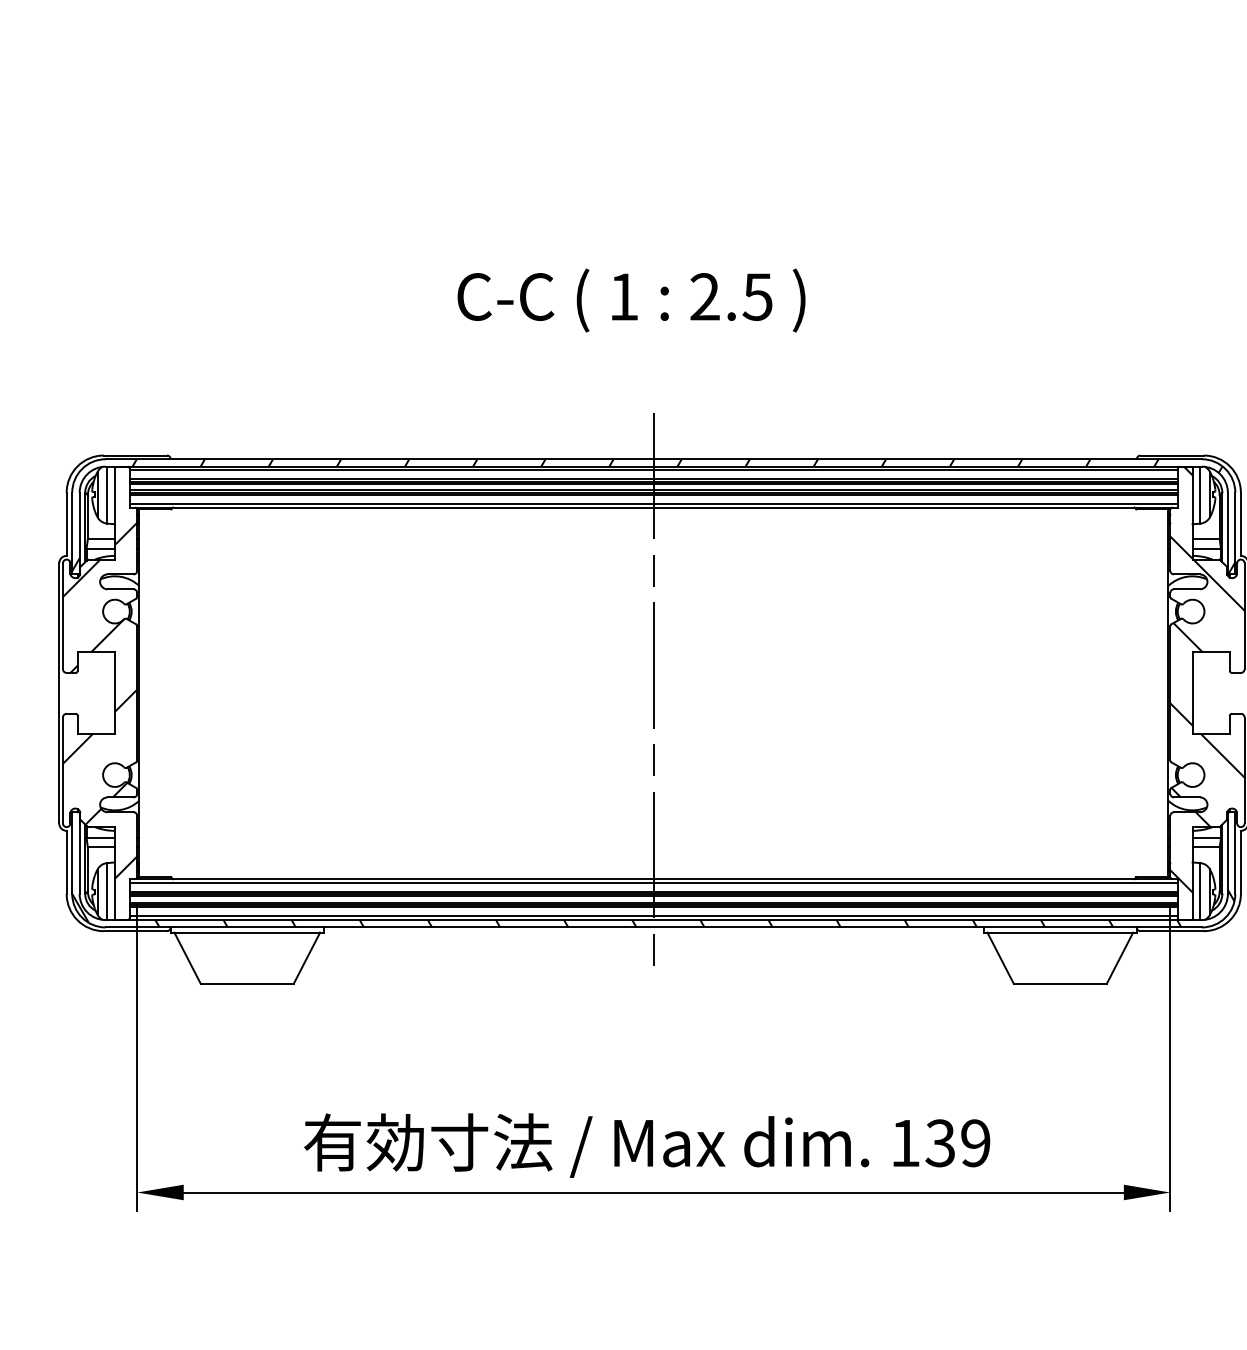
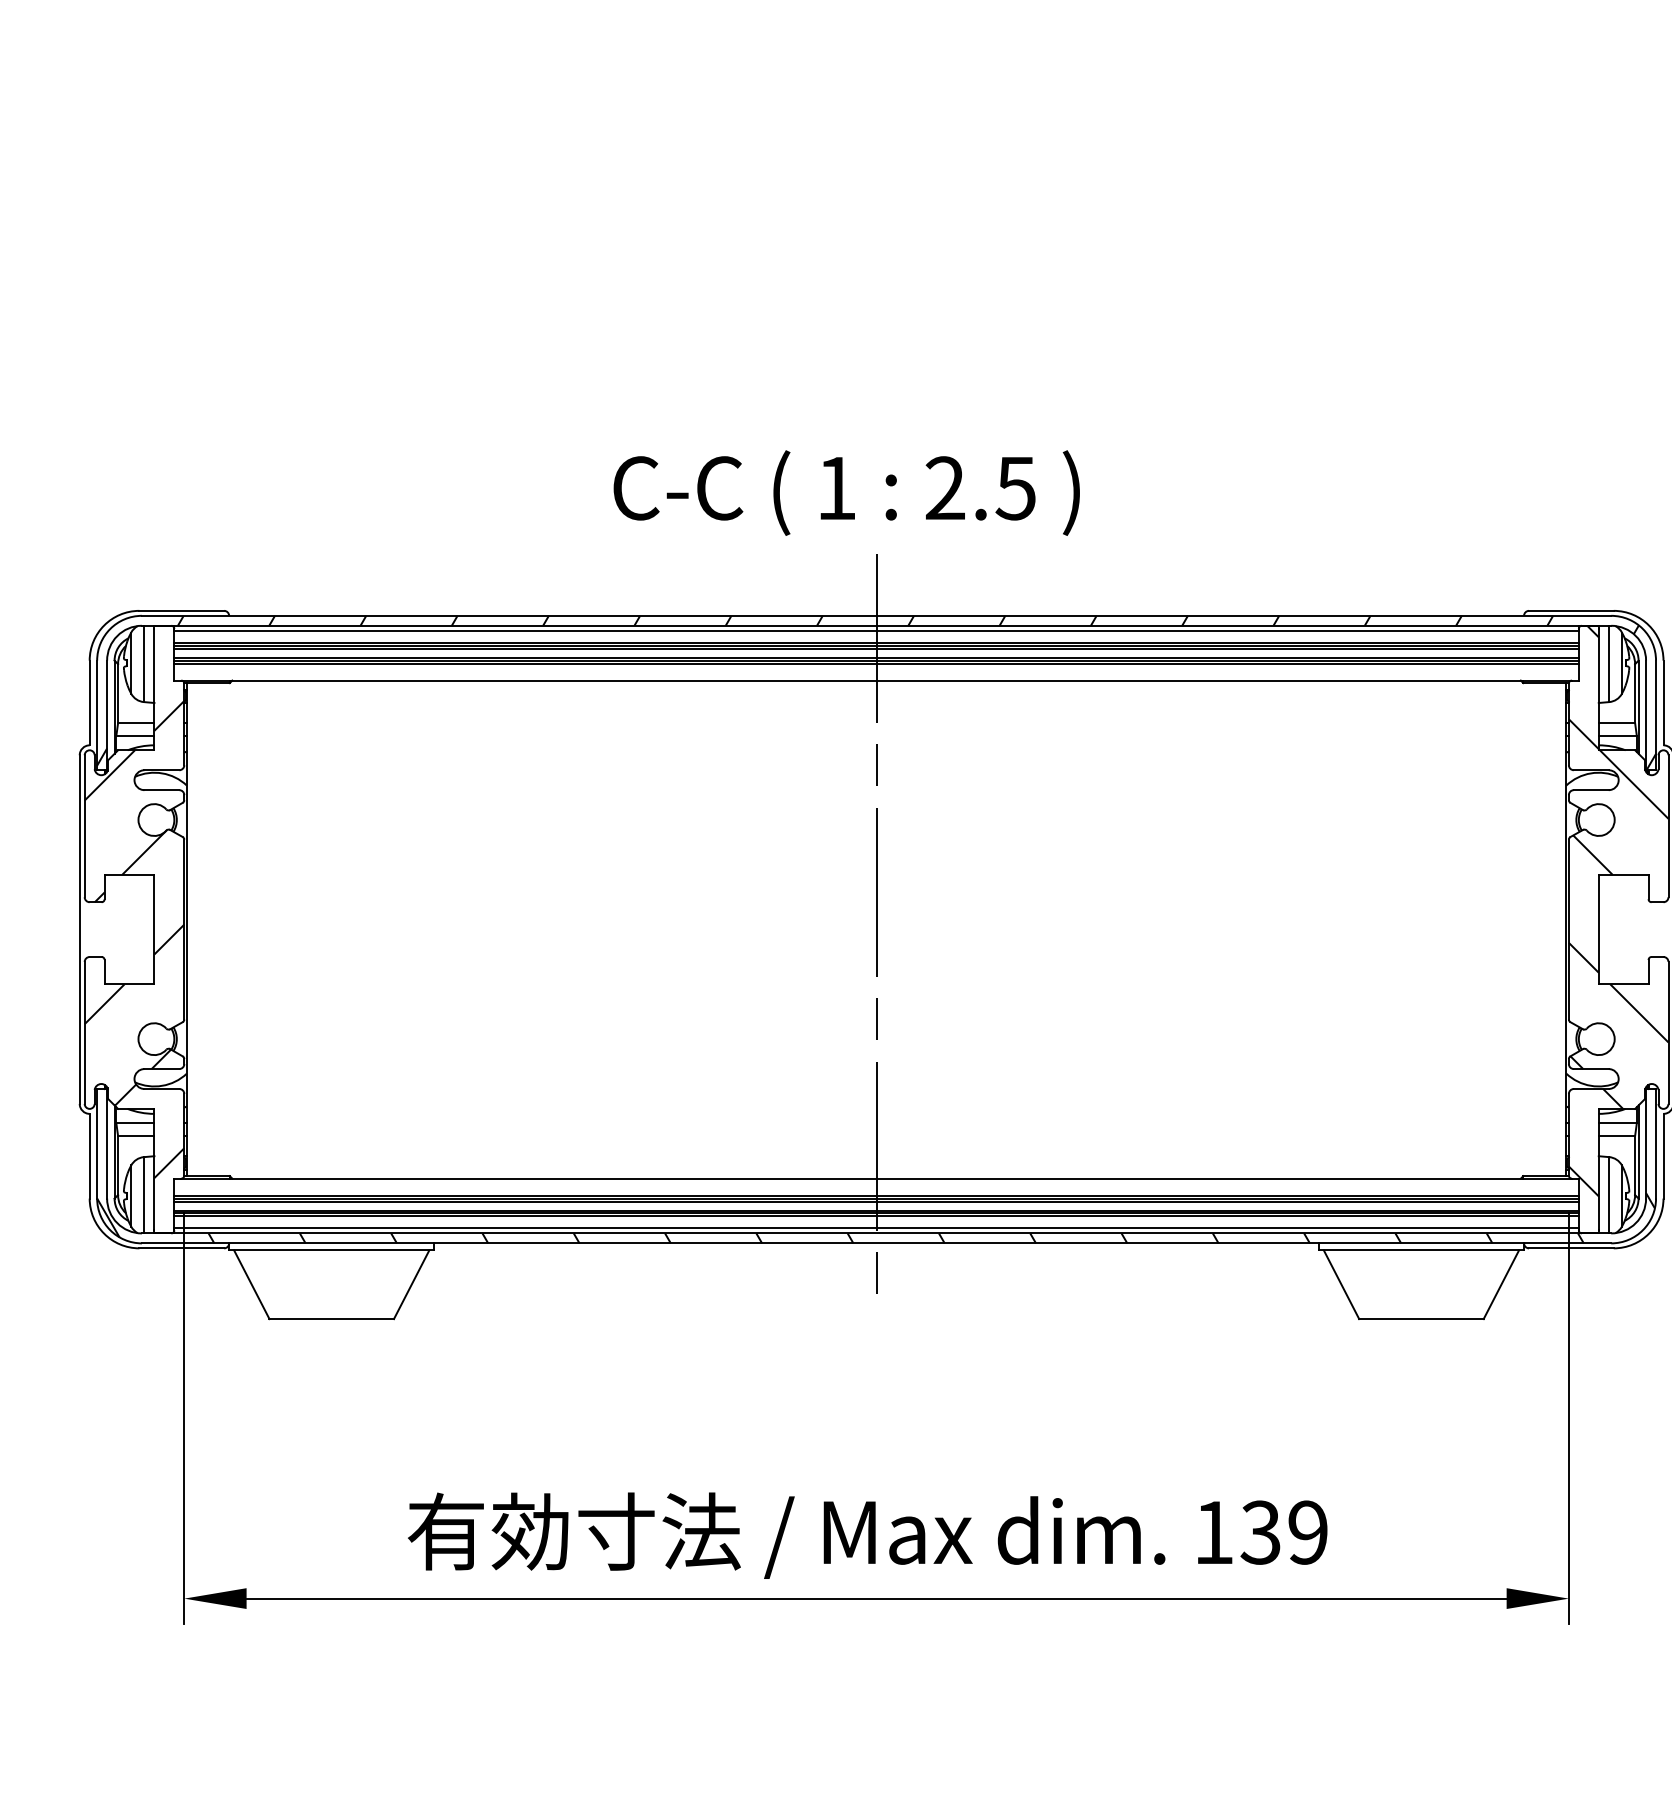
text: (631, 300) -> (846, 492), moved
line: (653, 503) -> (876, 675), removed
line: (653, 882) -> (876, 1183), removed

